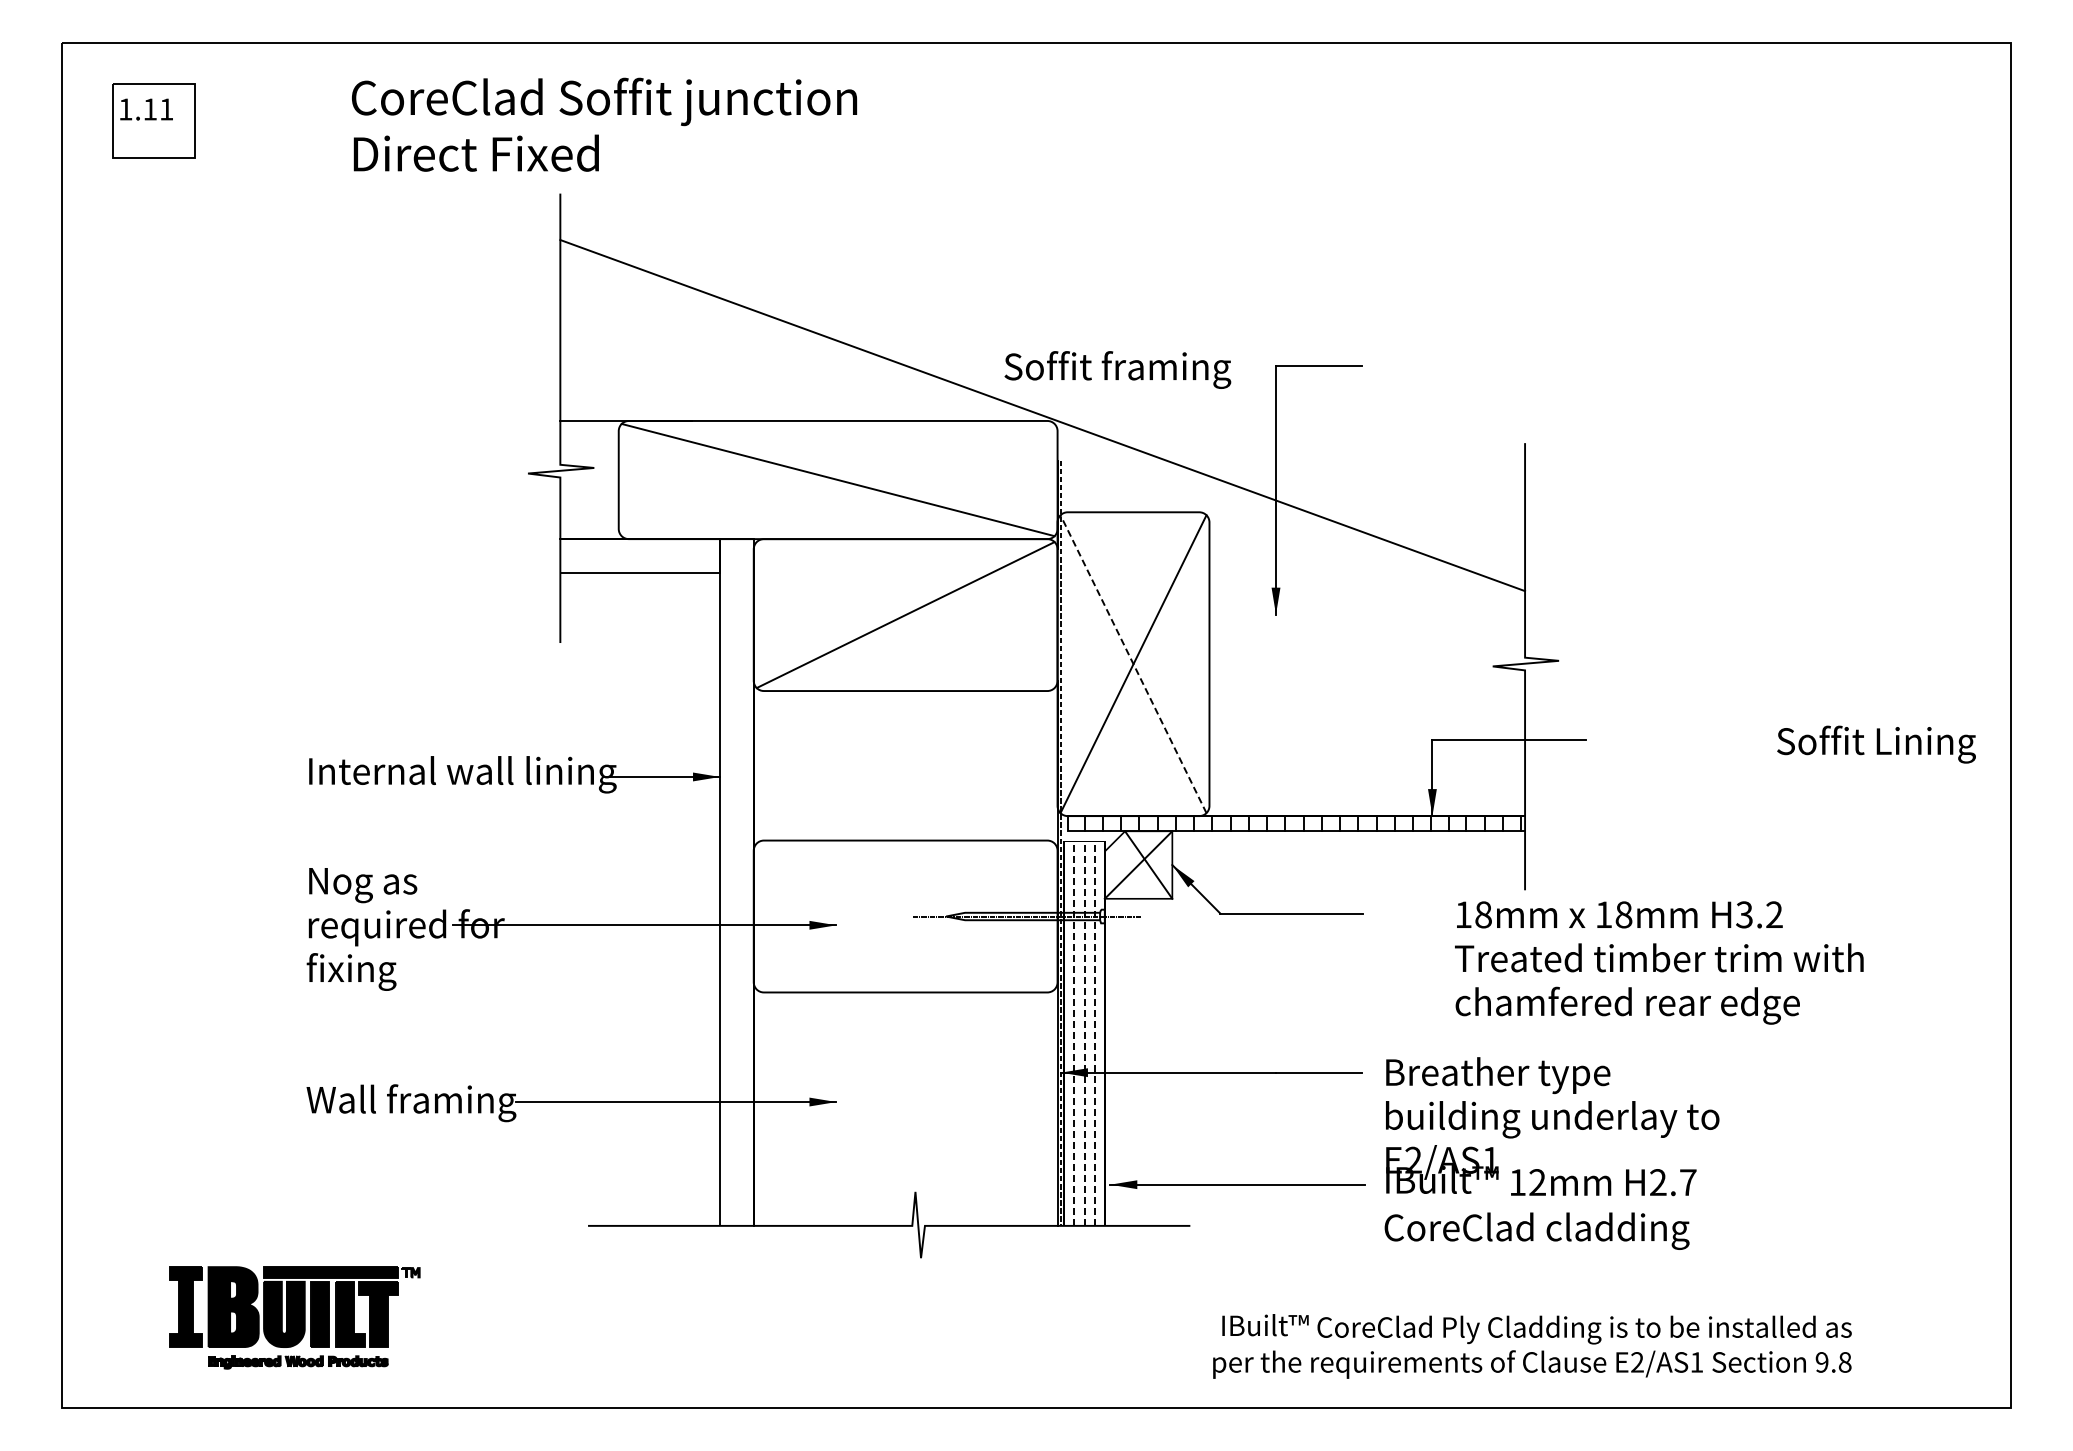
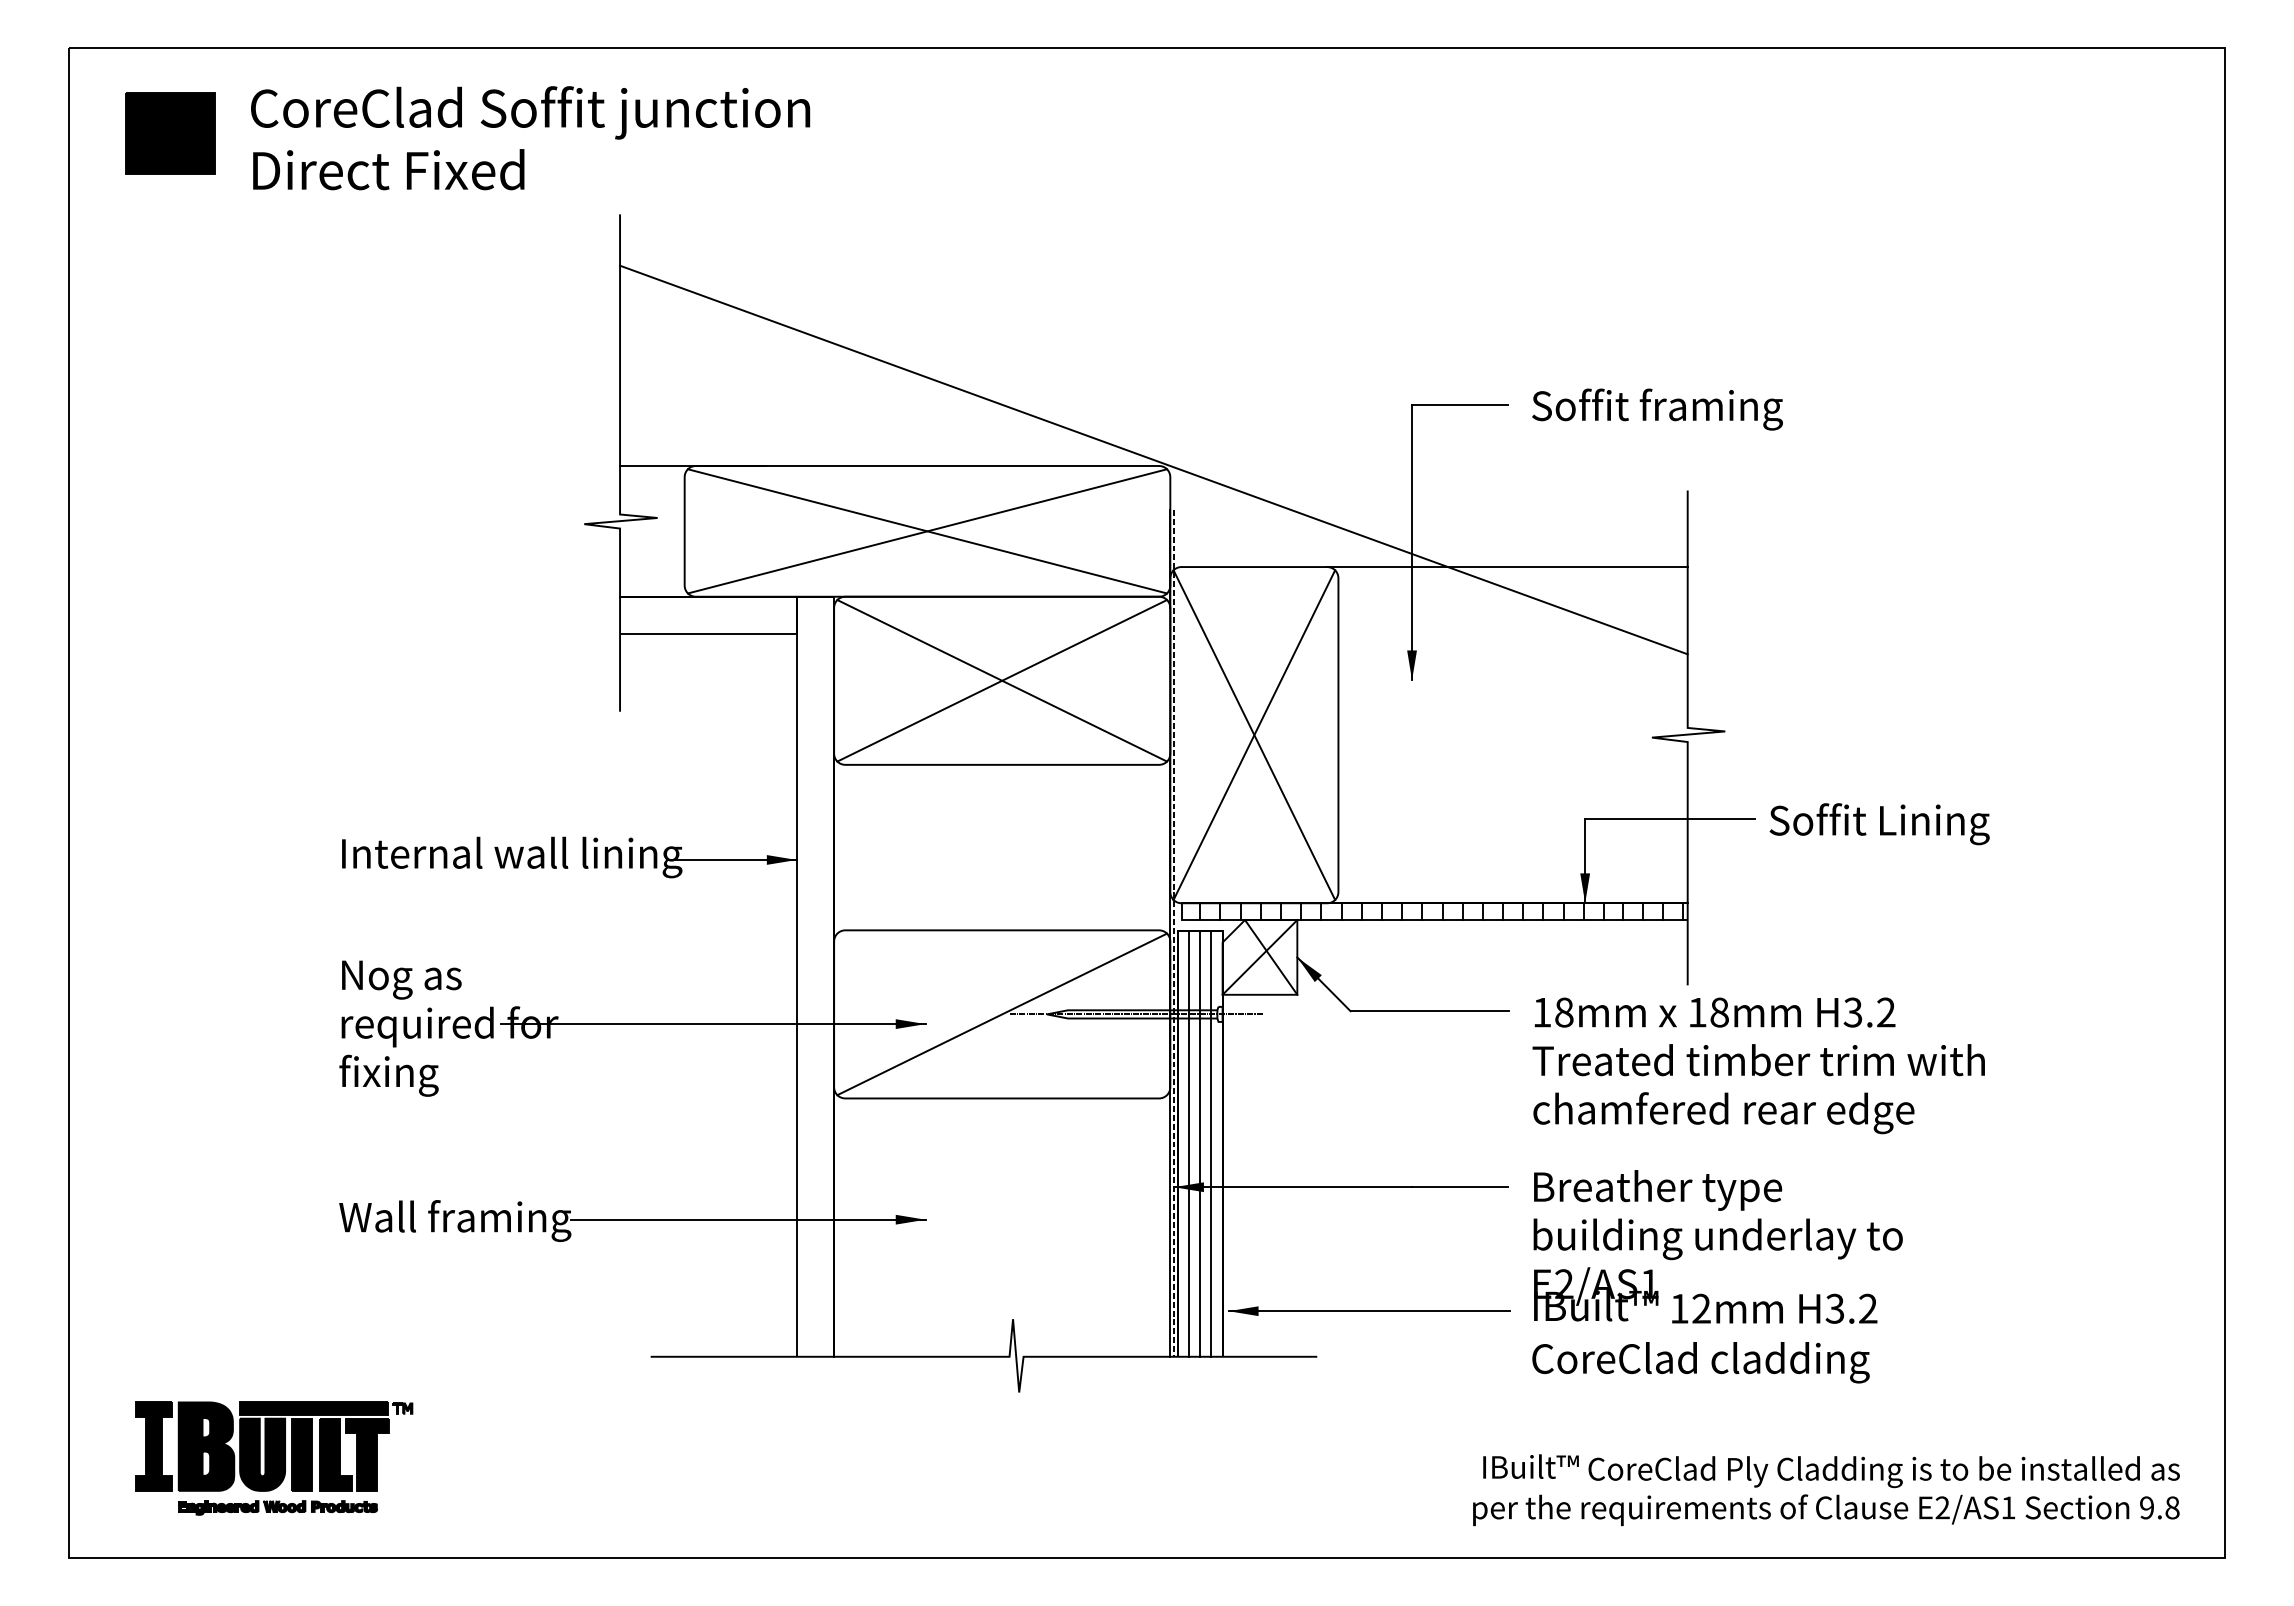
fill: (153, 120) -> (169, 133), added
text: (604, 124) -> (530, 137), moved
text: (1117, 369) -> (1657, 409), moved
line: (837, 479) -> (926, 530), added
line: (1362, 512) -> (1507, 567), added
line: (905, 615) -> (1002, 681), added
line: (1133, 664) -> (1254, 735), dashed -> solid
text: (1876, 744) -> (1879, 824), moved
line: (905, 916) -> (1002, 1014), added
text: (1659, 962) -> (1759, 1065), moved
line: (1074, 1033) -> (1189, 1143), dashed -> solid
line: (1084, 1033) -> (1200, 1143), dashed -> solid
line: (1094, 1033) -> (1211, 1143), dashed -> solid
text: (1672, 1182) -> (1850, 1308), H2.7 -> H3.2
part: (294, 1317) -> (273, 1458), moved
text: (1532, 1346) -> (1826, 1490), moved

